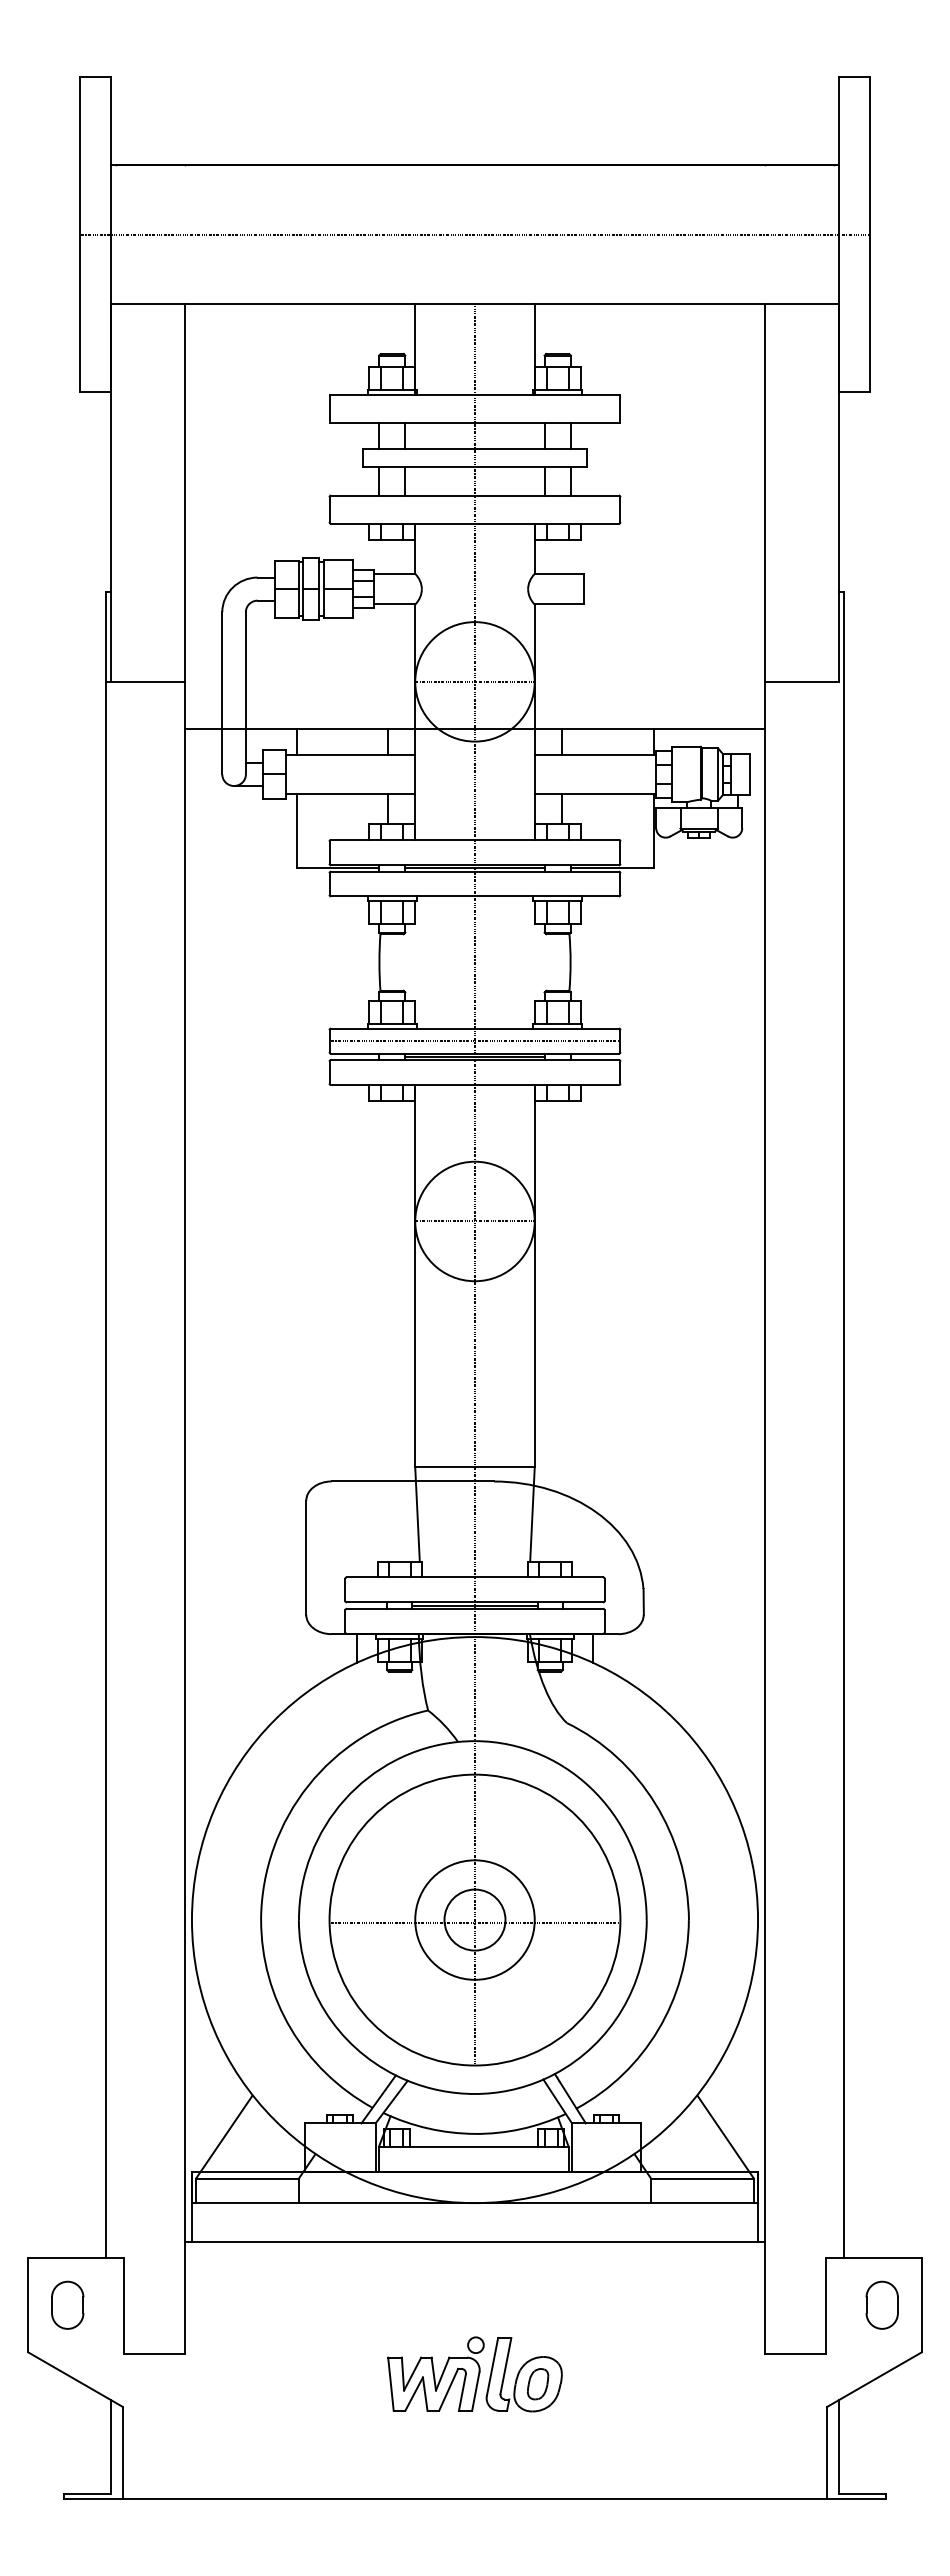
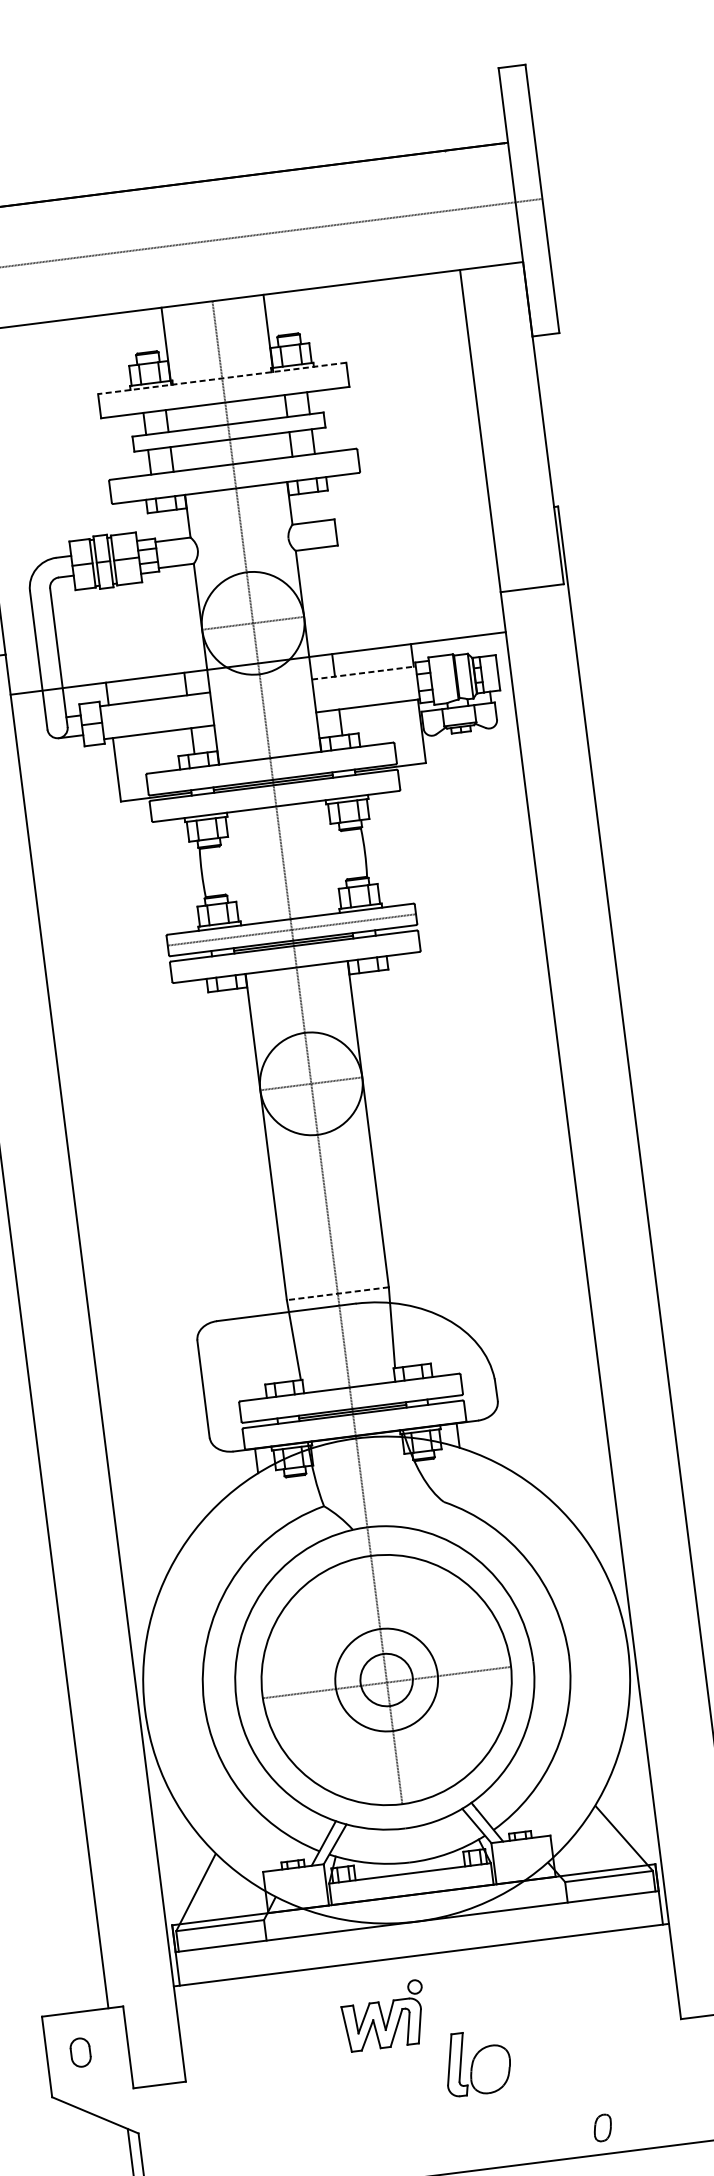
line: (474, 394) -> (221, 378), solid -> dashed
line: (595, 755) -> (363, 673), solid -> dashed
line: (474, 1467) -> (337, 1293), solid -> dashed
part: (67, 2304) -> (80, 2052), size x0.7
part: (435, 2373) -> (383, 2015), moved
part: (538, 2384) -> (603, 2128), moved

